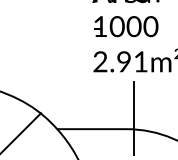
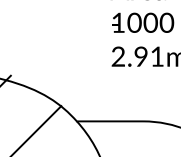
line: (133, 117) -> (150, 110), removed

